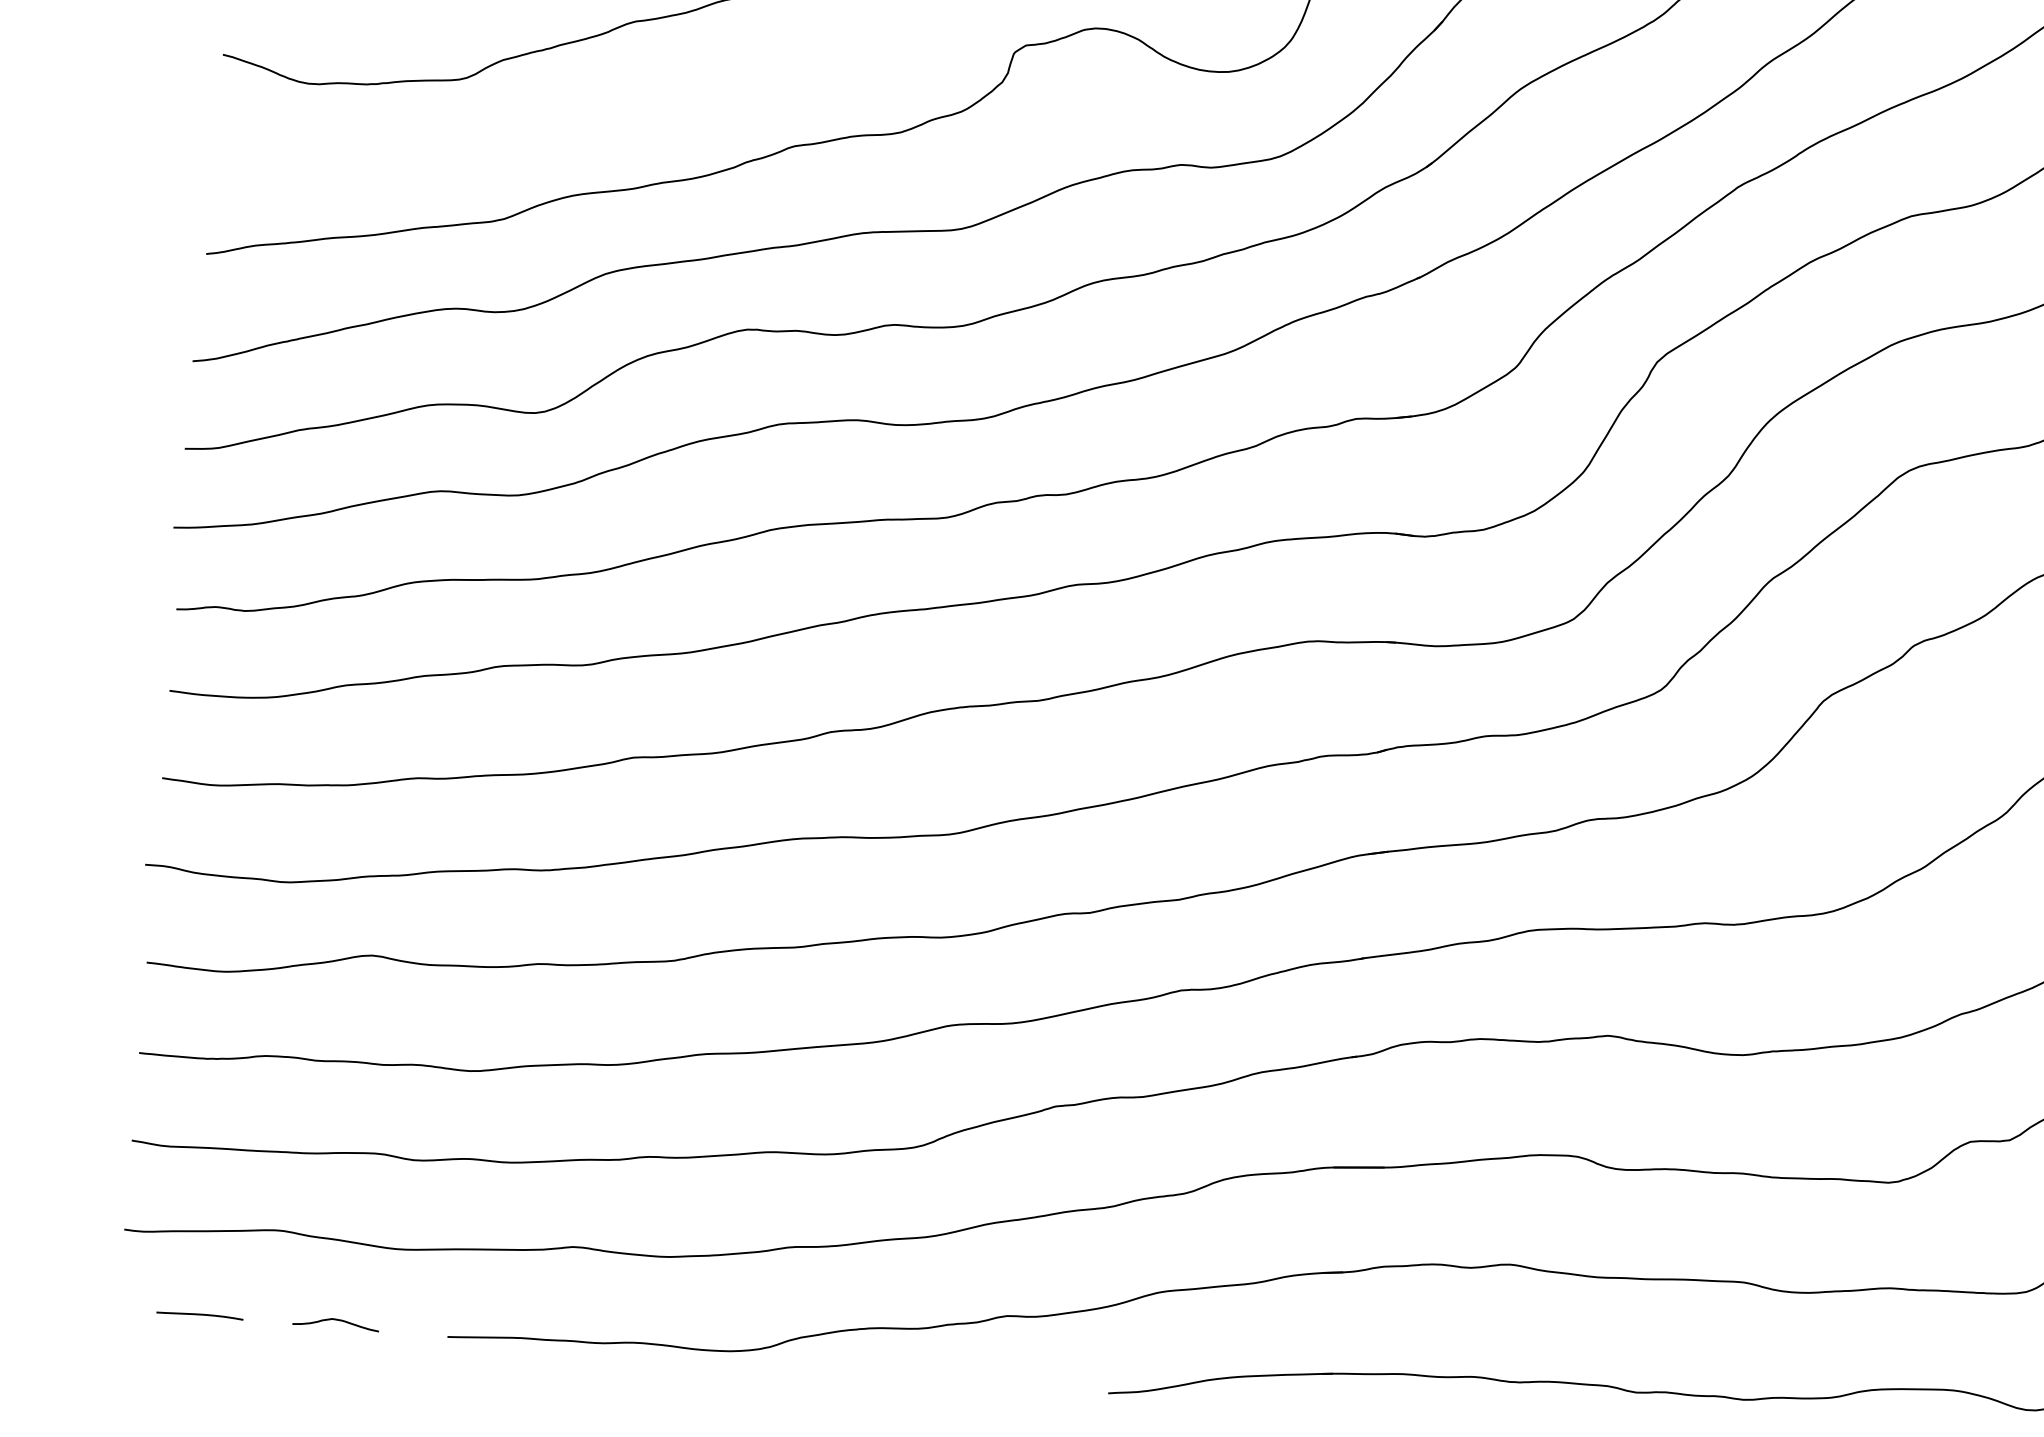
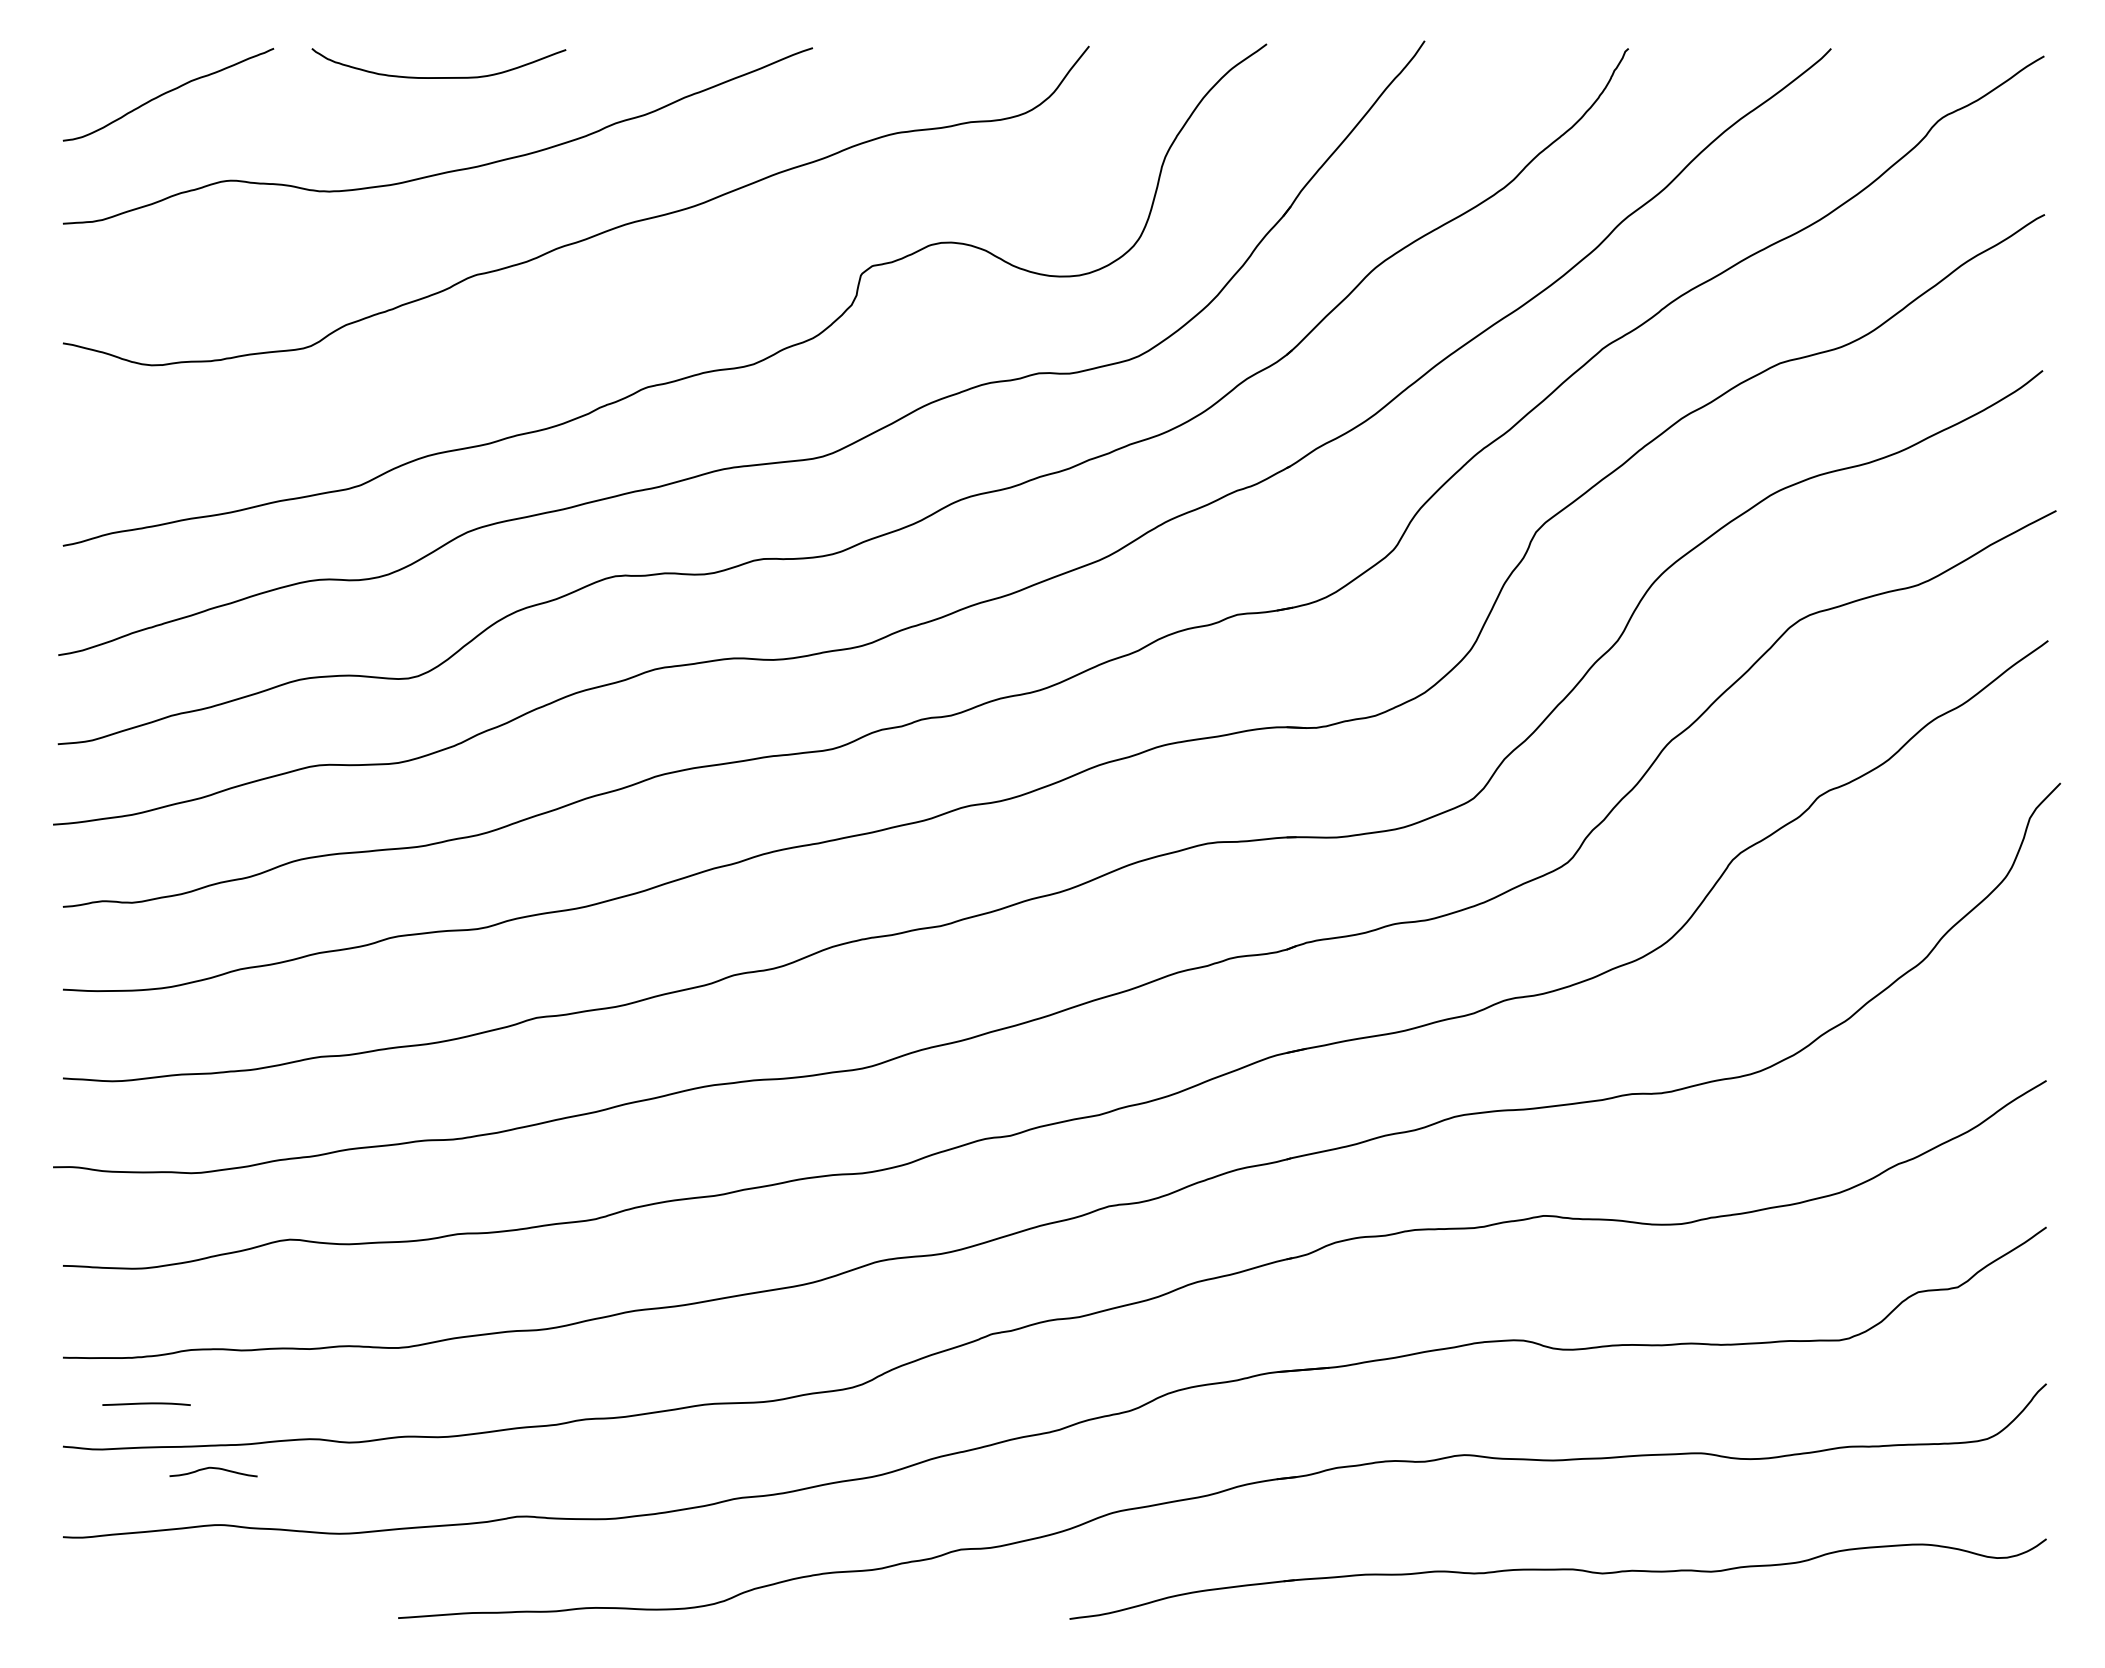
line: (199, 1314) -> (146, 1403), moved
curve: (338, 1321) -> (215, 1469), moved

